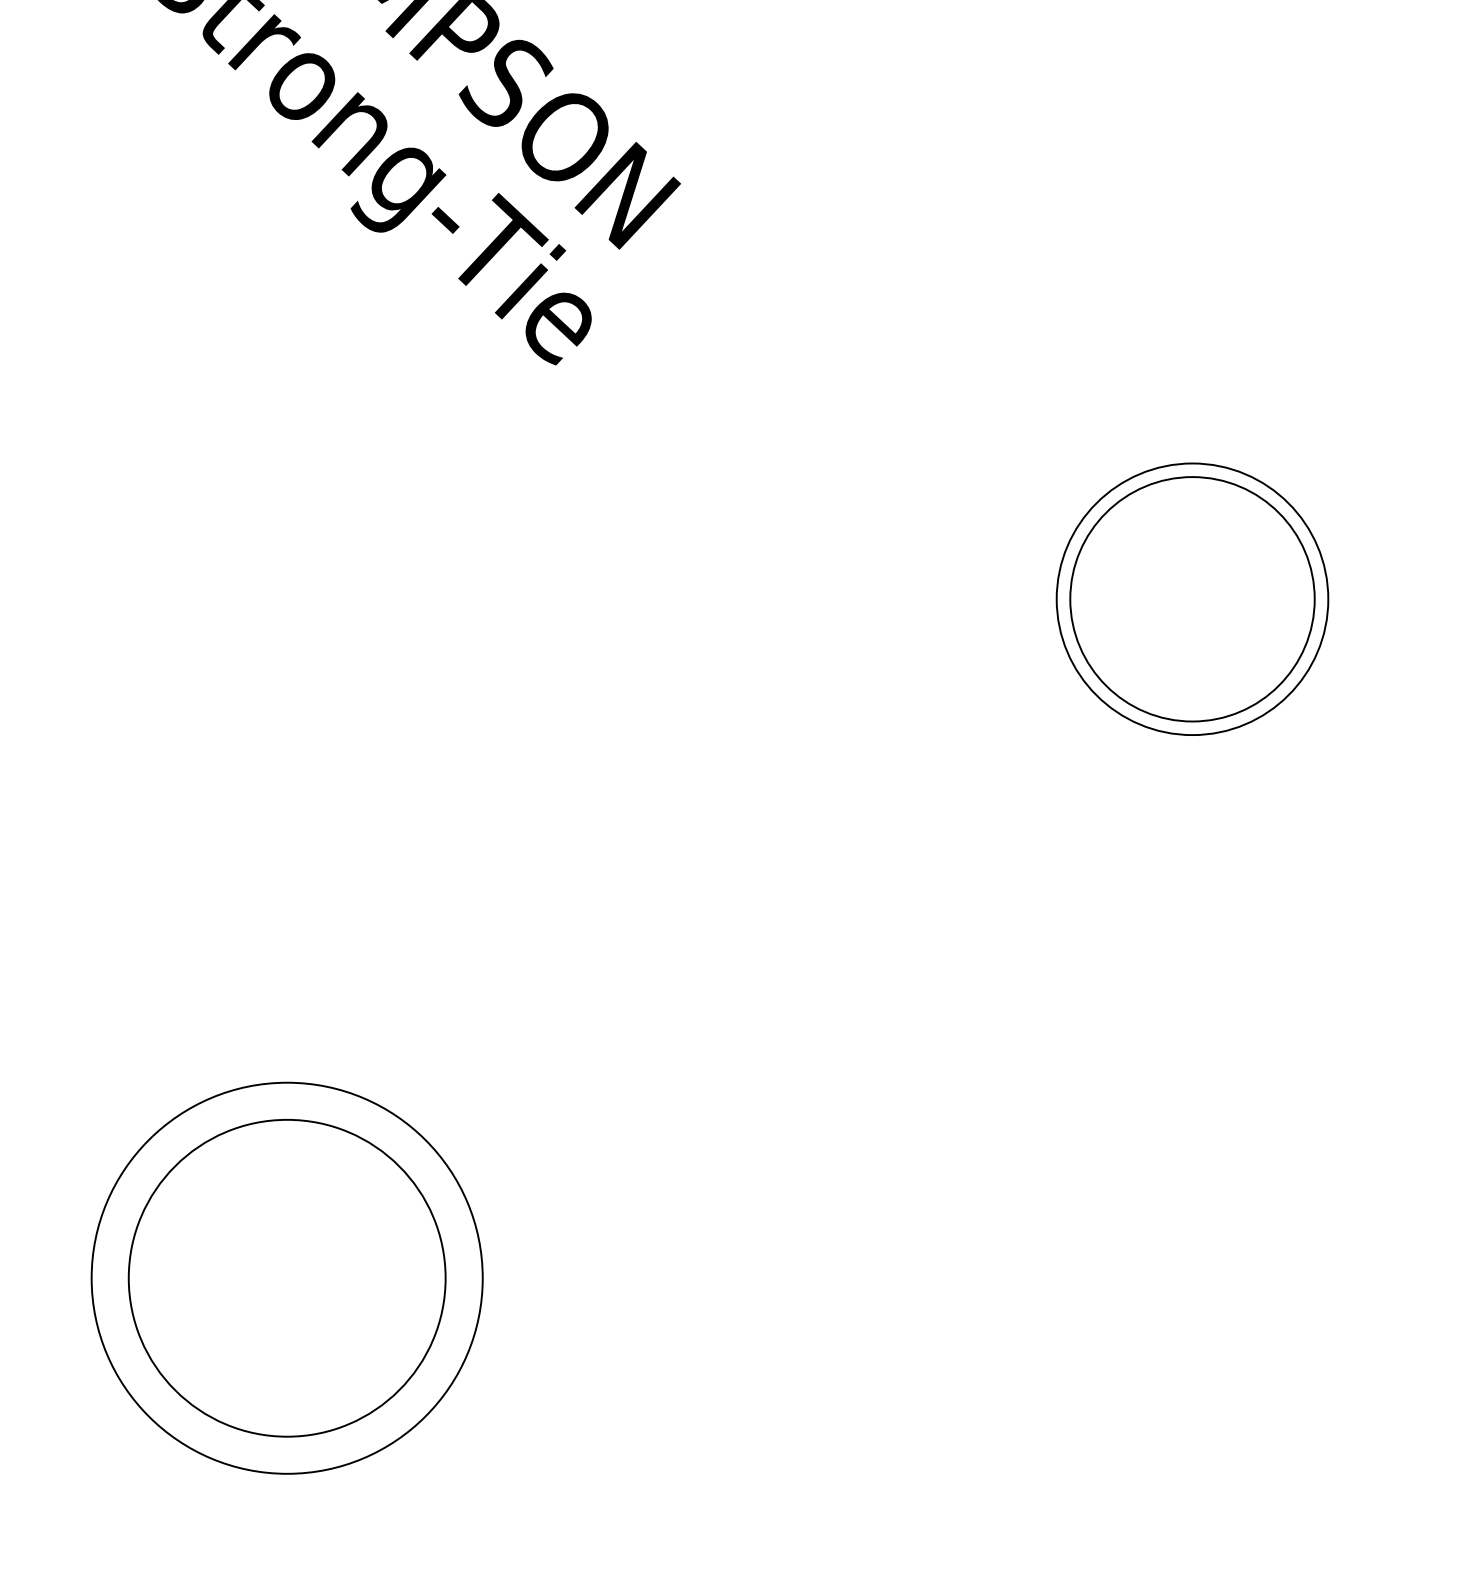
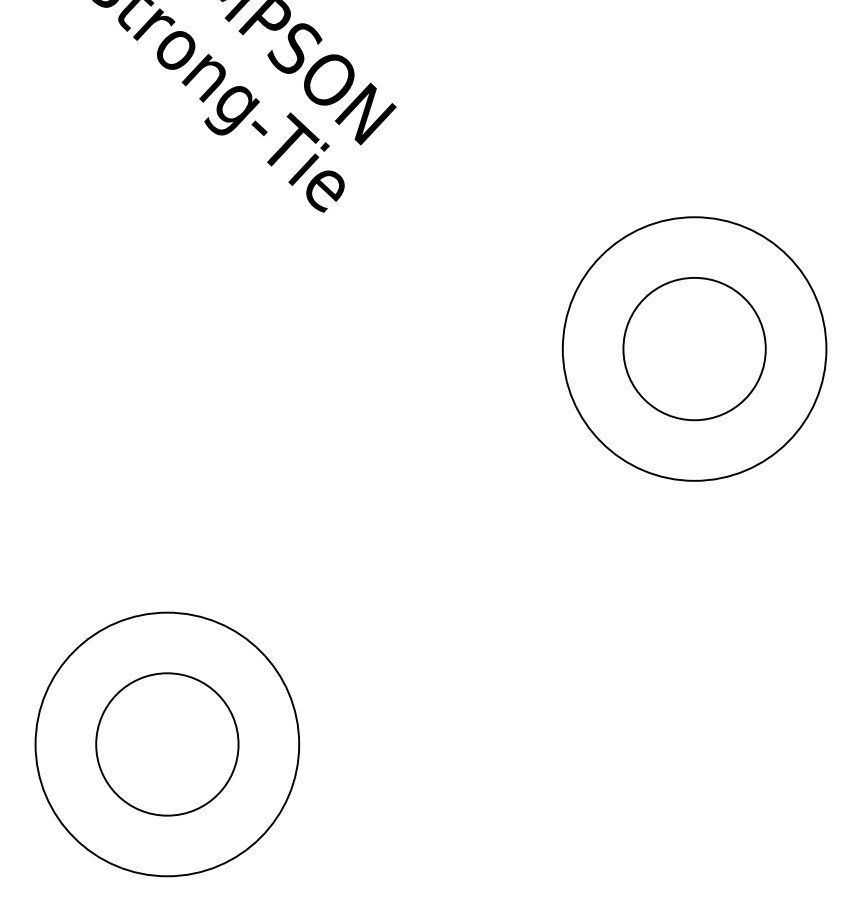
circle: (1192, 598) -> (694, 348), size x1.67
circle: (287, 1278) -> (167, 744), size x0.62
circle: (287, 1278) -> (167, 744), size x1.43

